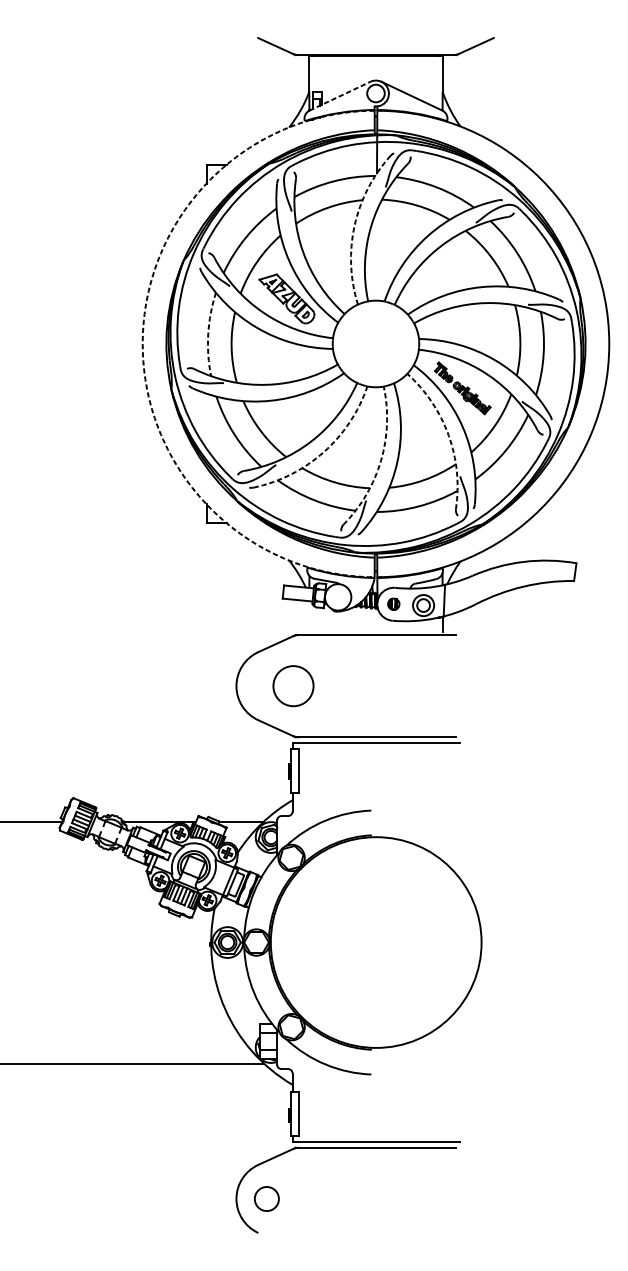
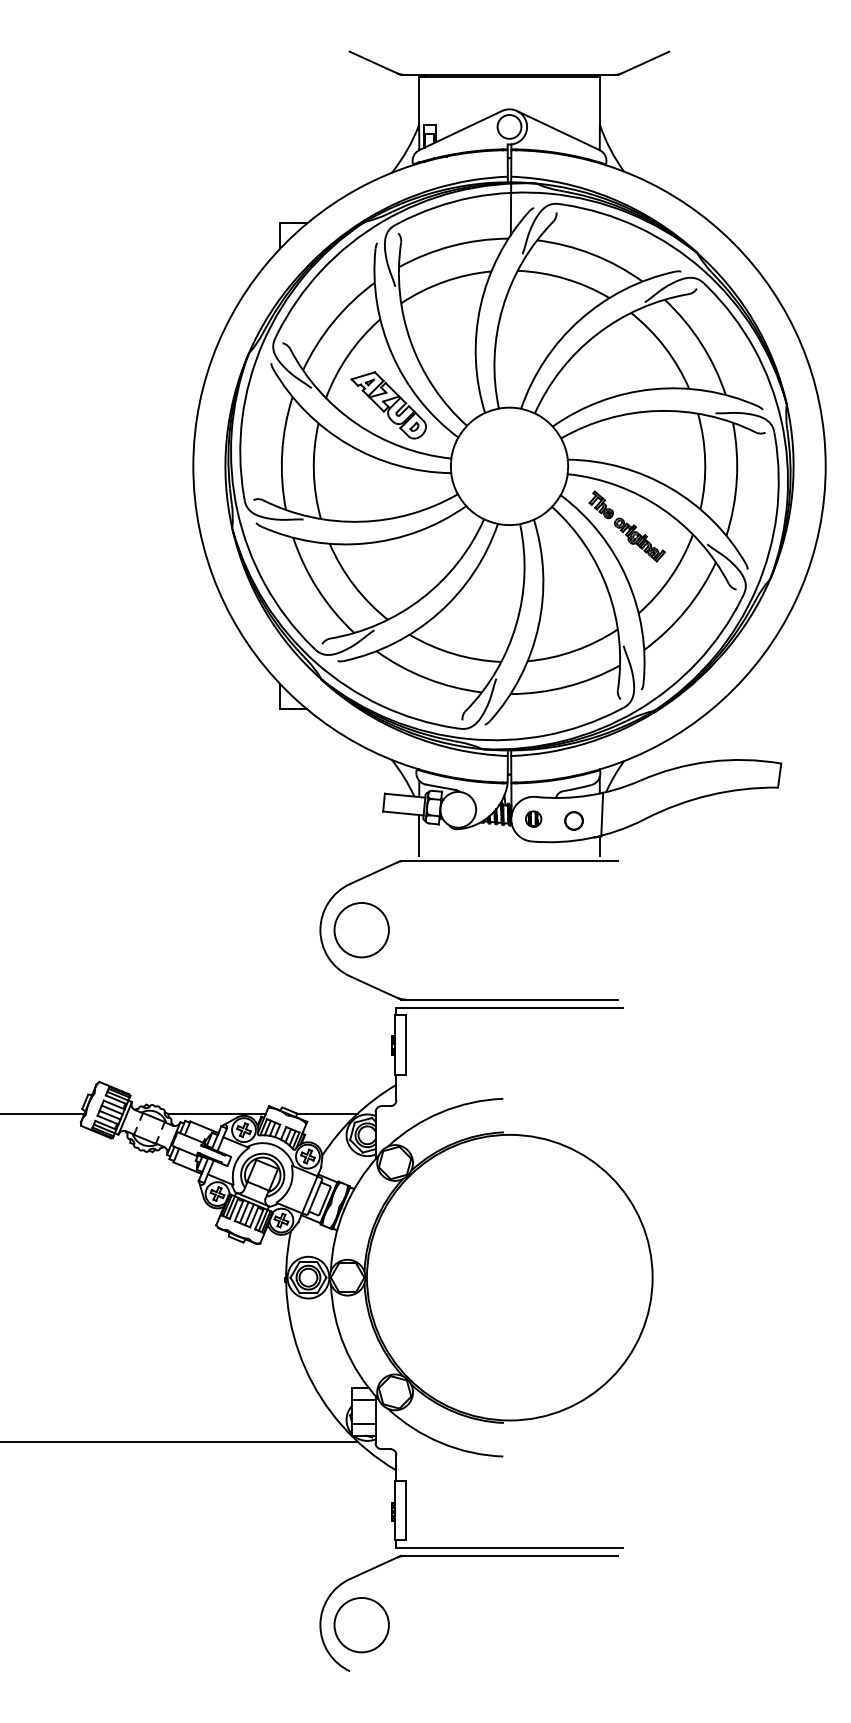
line: (339, 96) -> (460, 130), dashed -> solid
arc: (354, 226) -> (480, 306), dashed -> solid
arc: (208, 334) -> (282, 453), dashed -> solid
arc: (142, 344) -> (193, 466), dashed -> solid
arc: (449, 435) -> (608, 590), dashed -> solid
arc: (323, 451) -> (438, 612), dashed -> solid
arc: (381, 460) -> (516, 624), dashed -> solid
circle: (423, 605) -> (573, 820), size x0.62
line: (308, 616) -> (418, 835), added
circle: (293, 686) -> (361, 930), moved
circle: (266, 1199) -> (361, 1625), size x1.67

